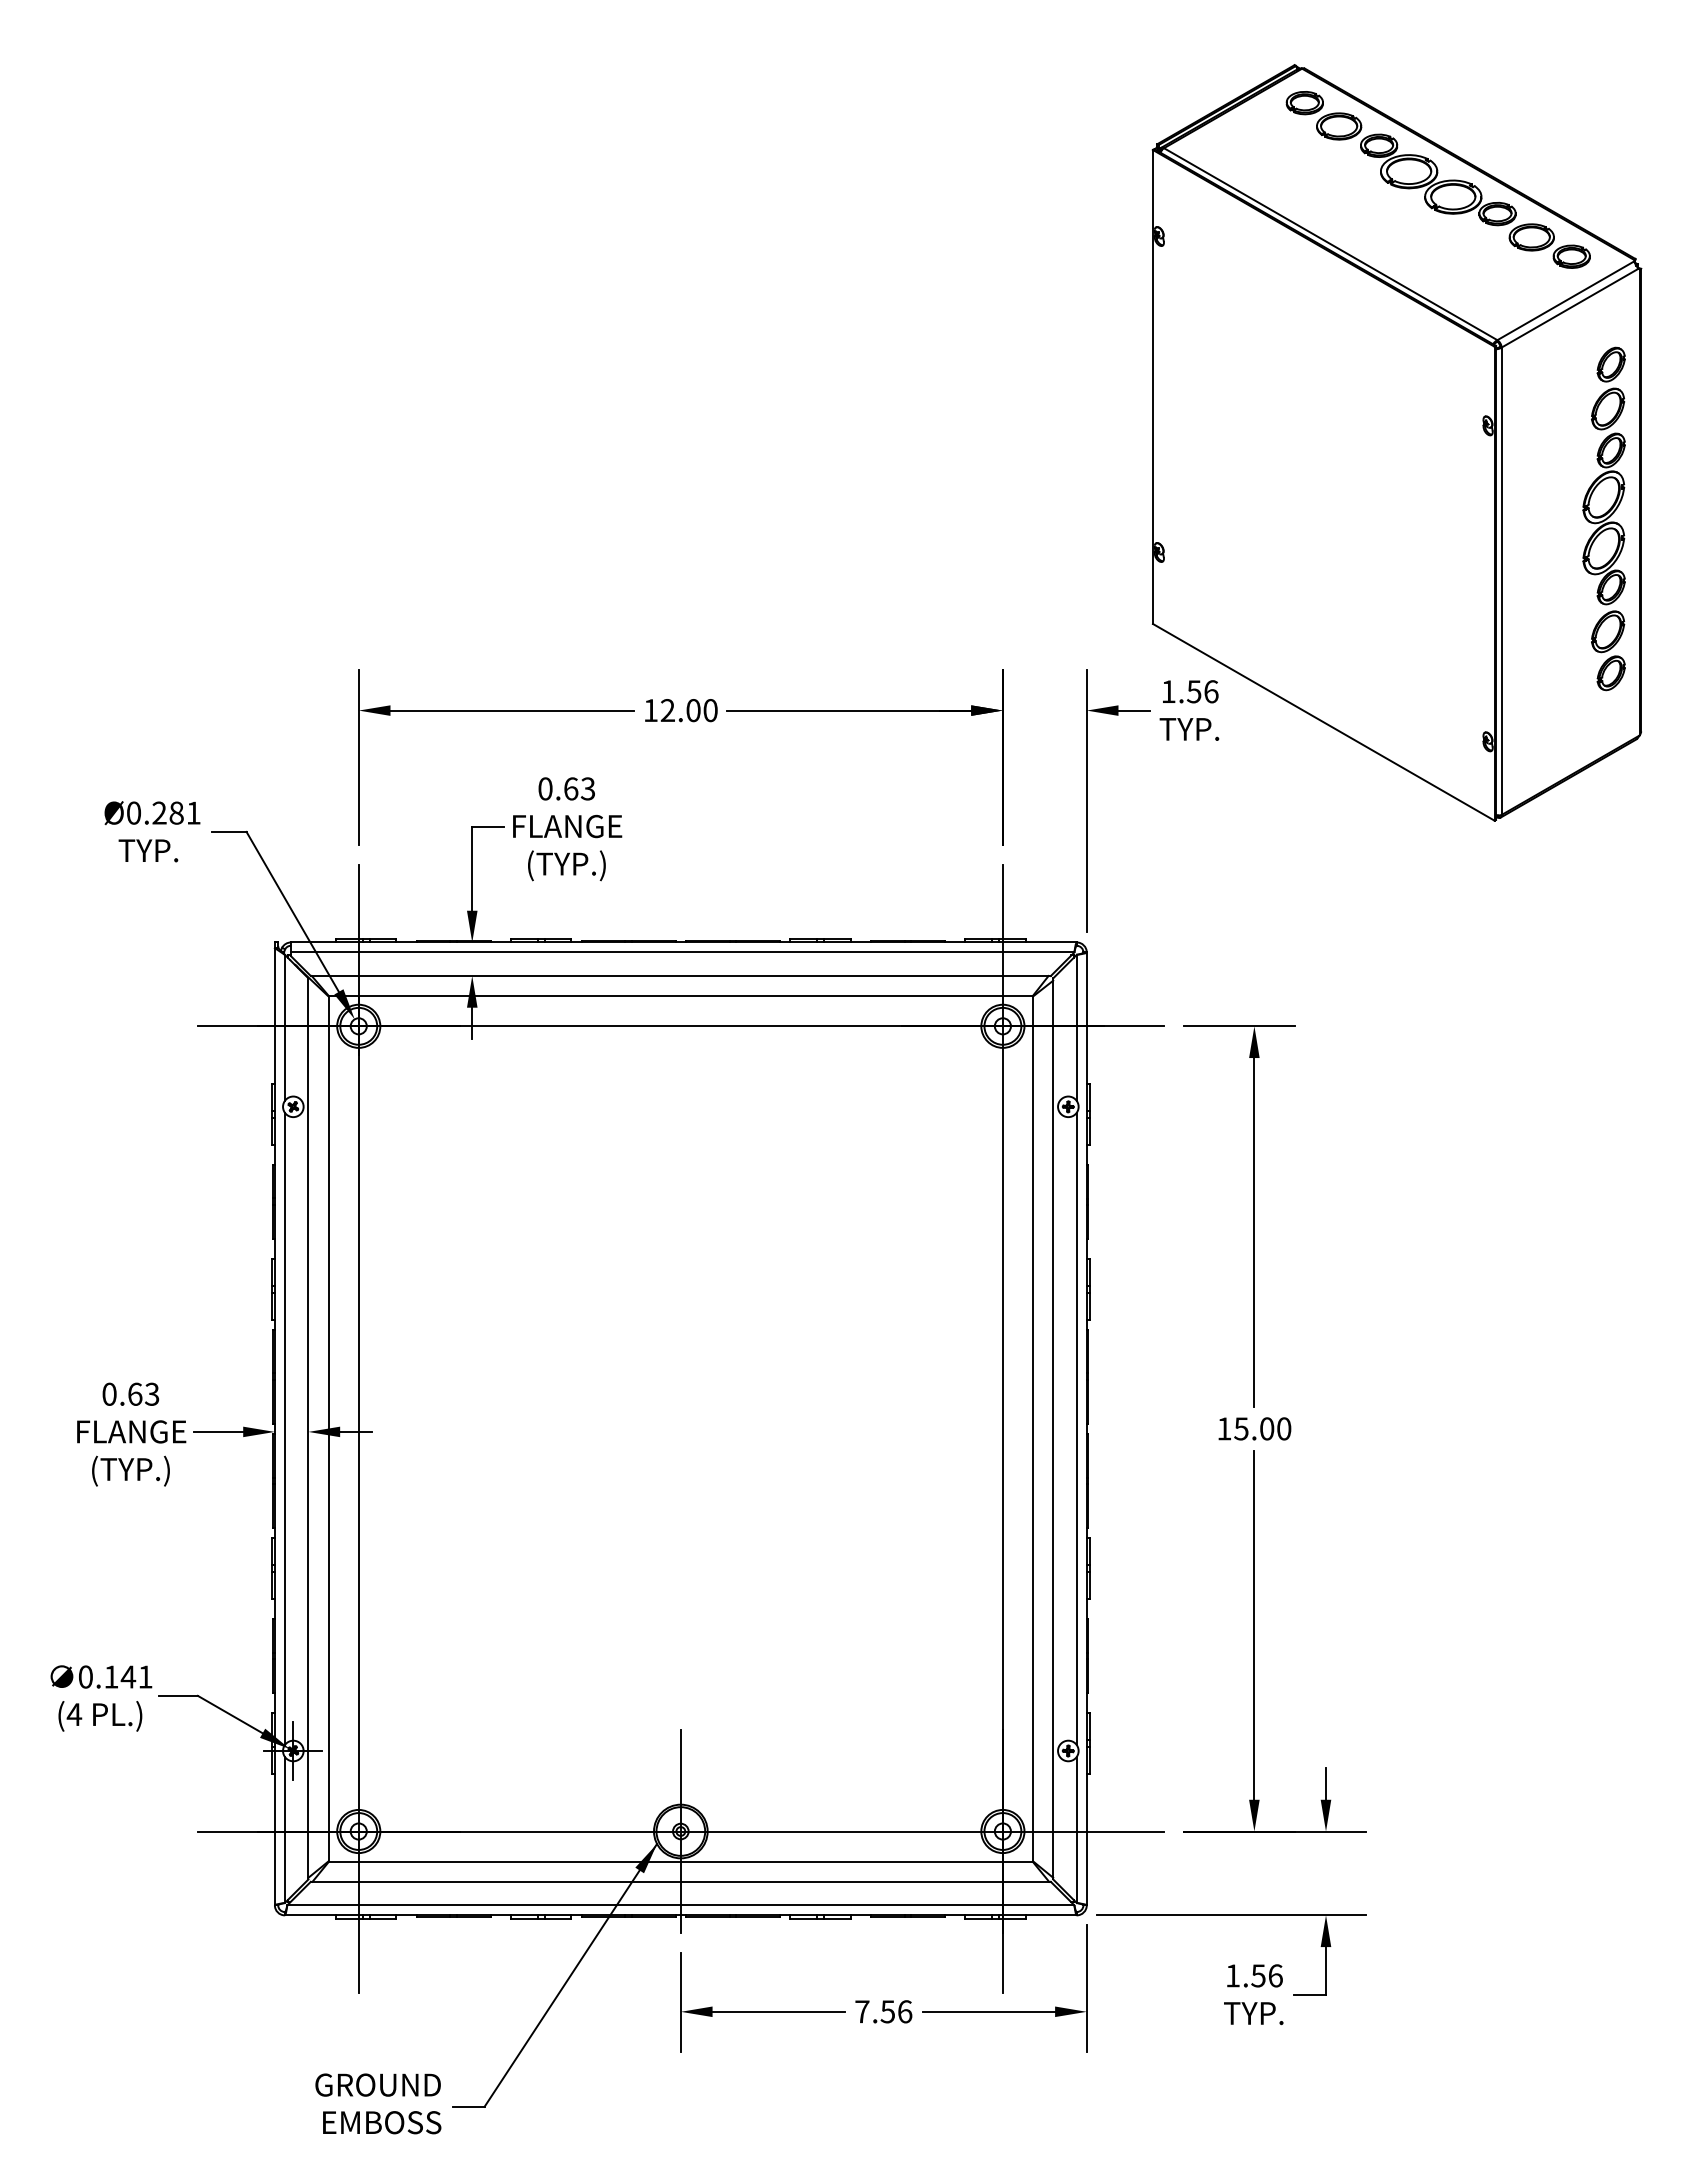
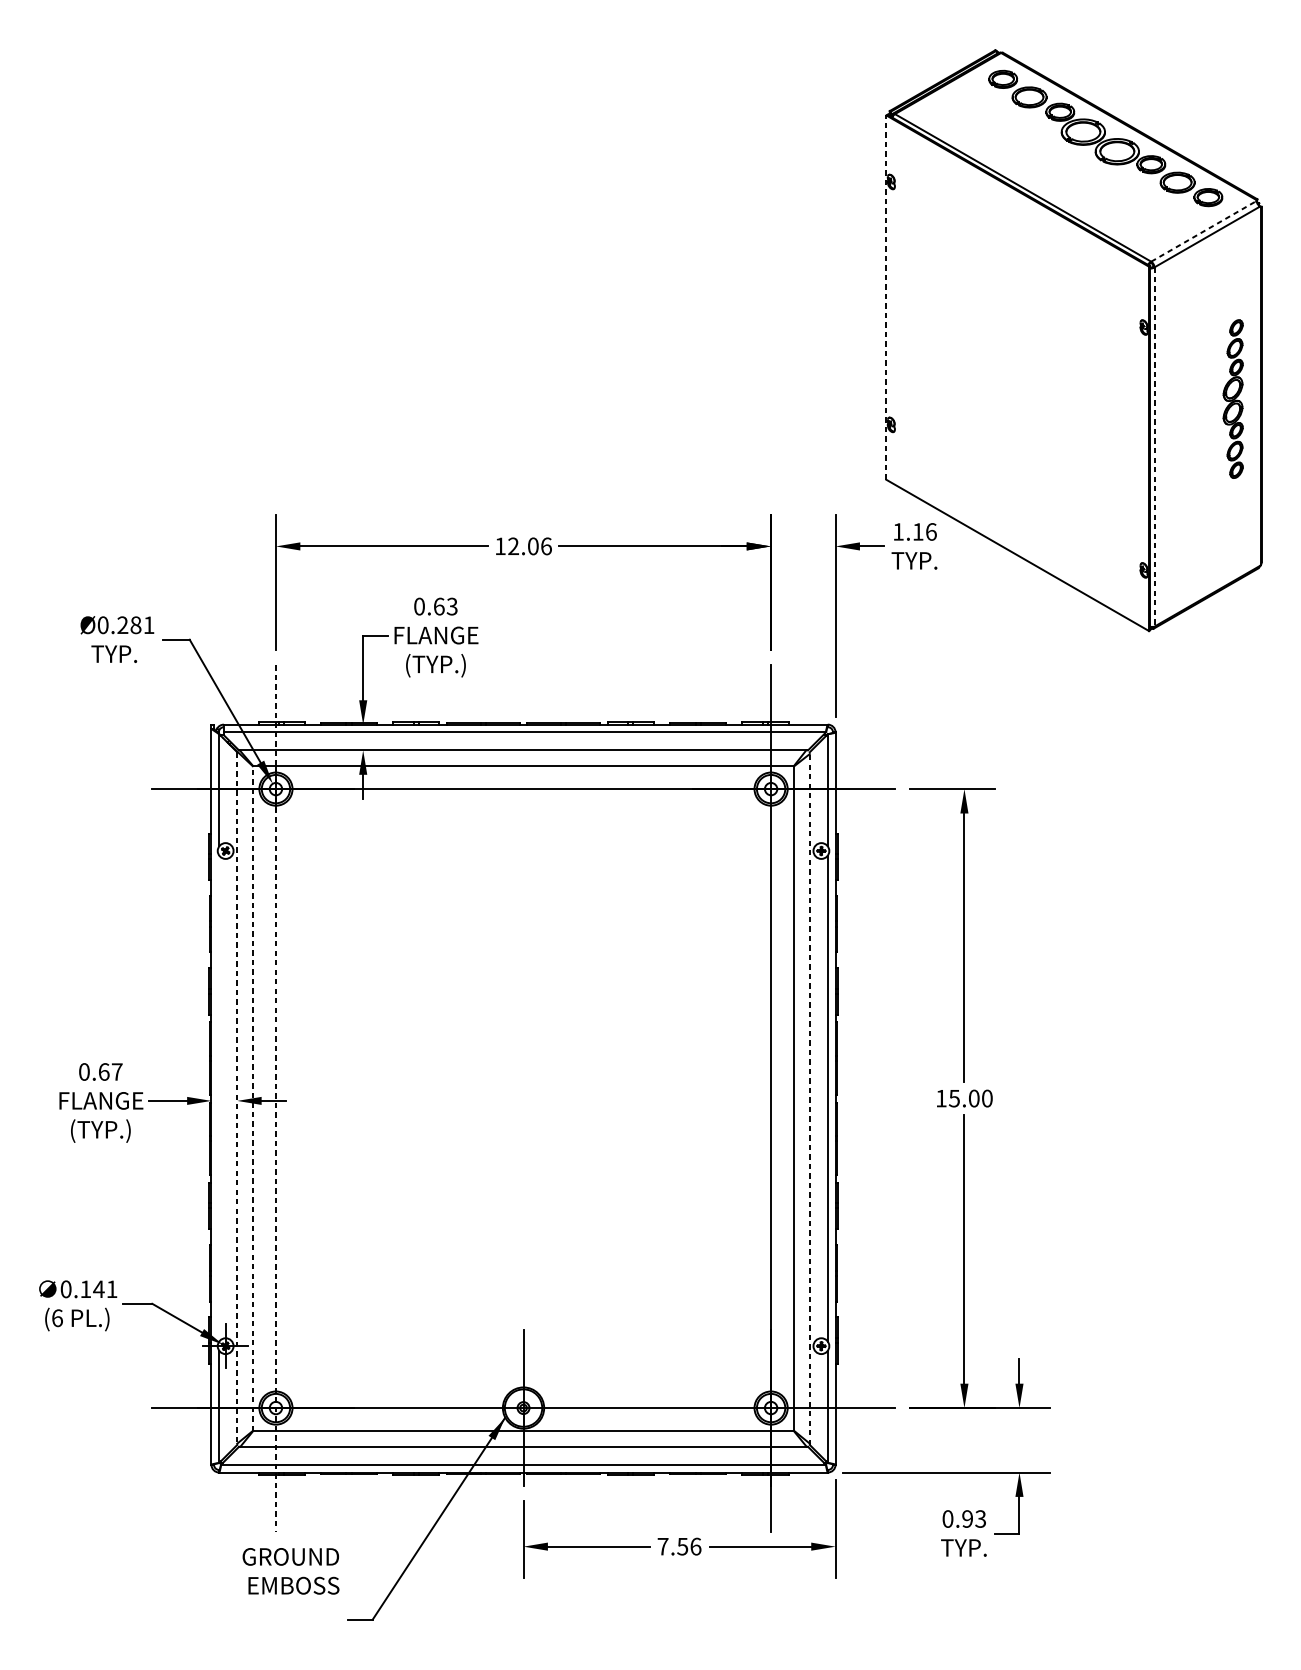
line: (1565, 300) -> (1203, 231), solid -> dashed
line: (1152, 386) -> (886, 297), solid -> dashed
part: (1603, 518) -> (1232, 398), size x0.6
line: (1501, 581) -> (1154, 447), solid -> dashed
text: (1193, 691) -> (917, 531), 1.56 -> 1.16
text: (710, 710) -> (546, 546), 12.00 -> 12.06
text: (152, 1393) -> (117, 1071), 0.63 -> 0.67
line: (284, 1428) -> (218, 1098), removed
line: (308, 1428) -> (237, 1098), solid -> dashed
line: (328, 1428) -> (252, 1098), solid -> dashed
line: (358, 1428) -> (275, 1098), solid -> dashed
line: (1053, 1428) -> (810, 1098), solid -> dashed
text: (74, 1714) -> (57, 1318), (4 -> (6
text: (1254, 1975) -> (964, 1518), 1.56 -> 0.93
text: (378, 2103) -> (291, 1571), moved

